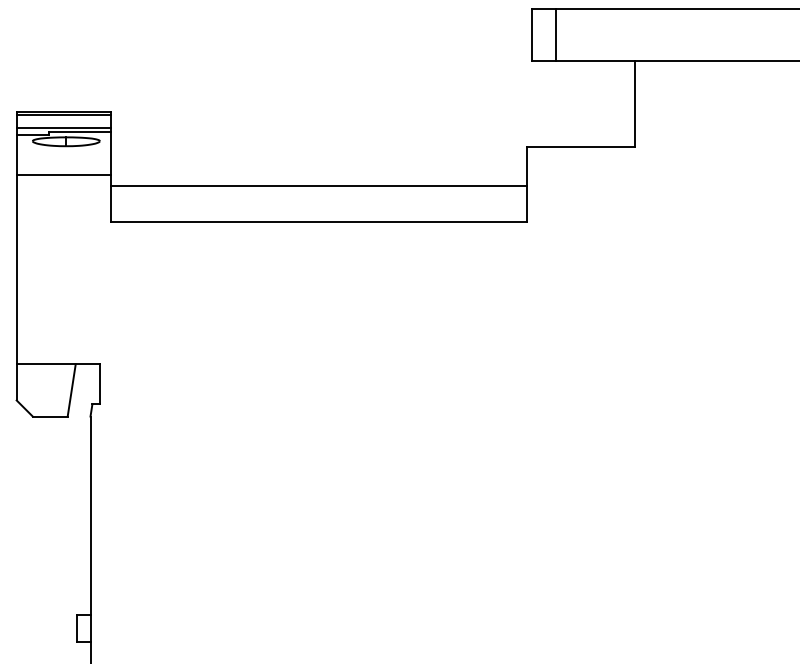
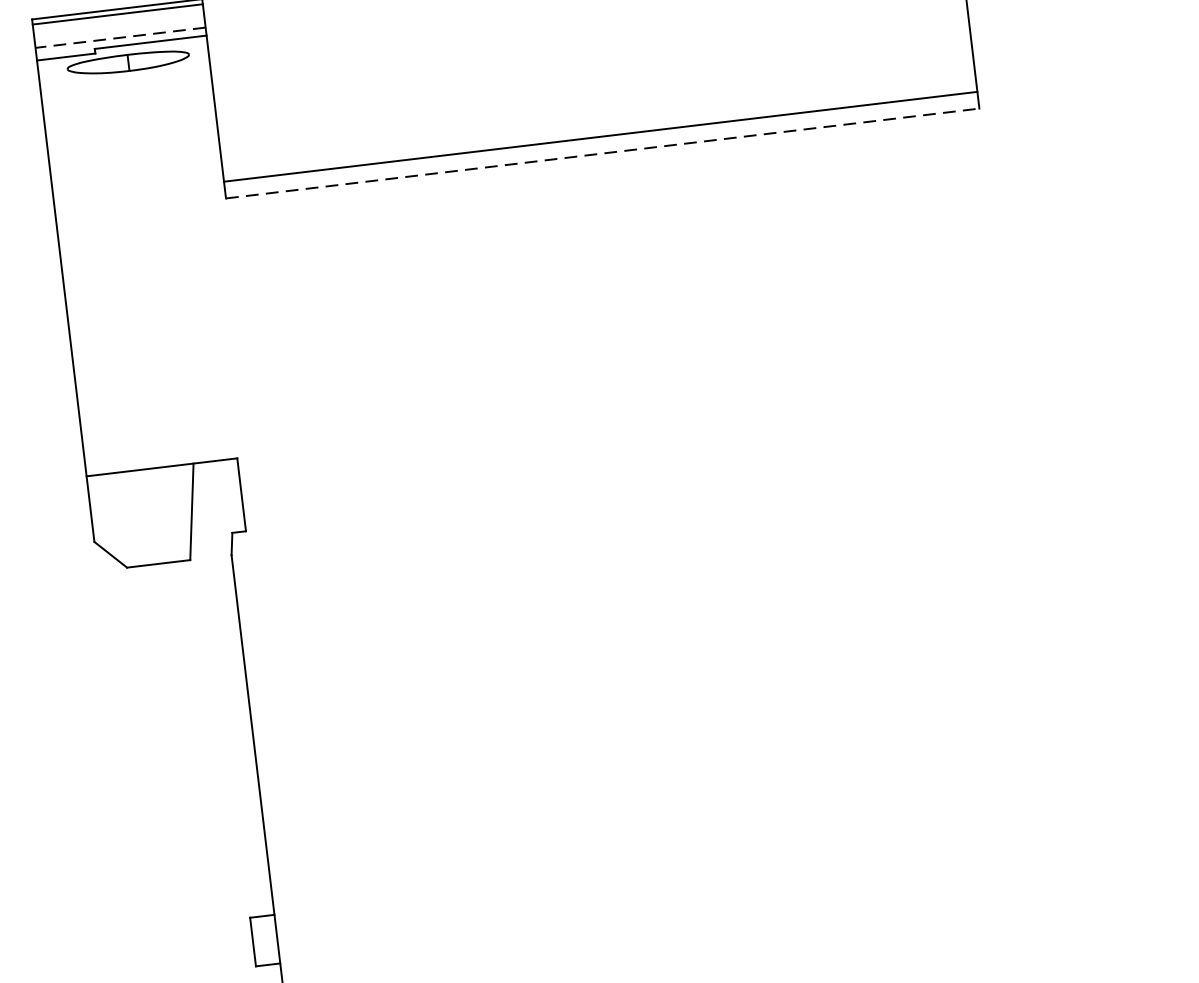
line: (63, 127) -> (120, 37), solid -> dashed
line: (63, 174) -> (130, 122), removed
line: (318, 185) -> (600, 136), moved
line: (319, 221) -> (604, 152), solid -> dashed

